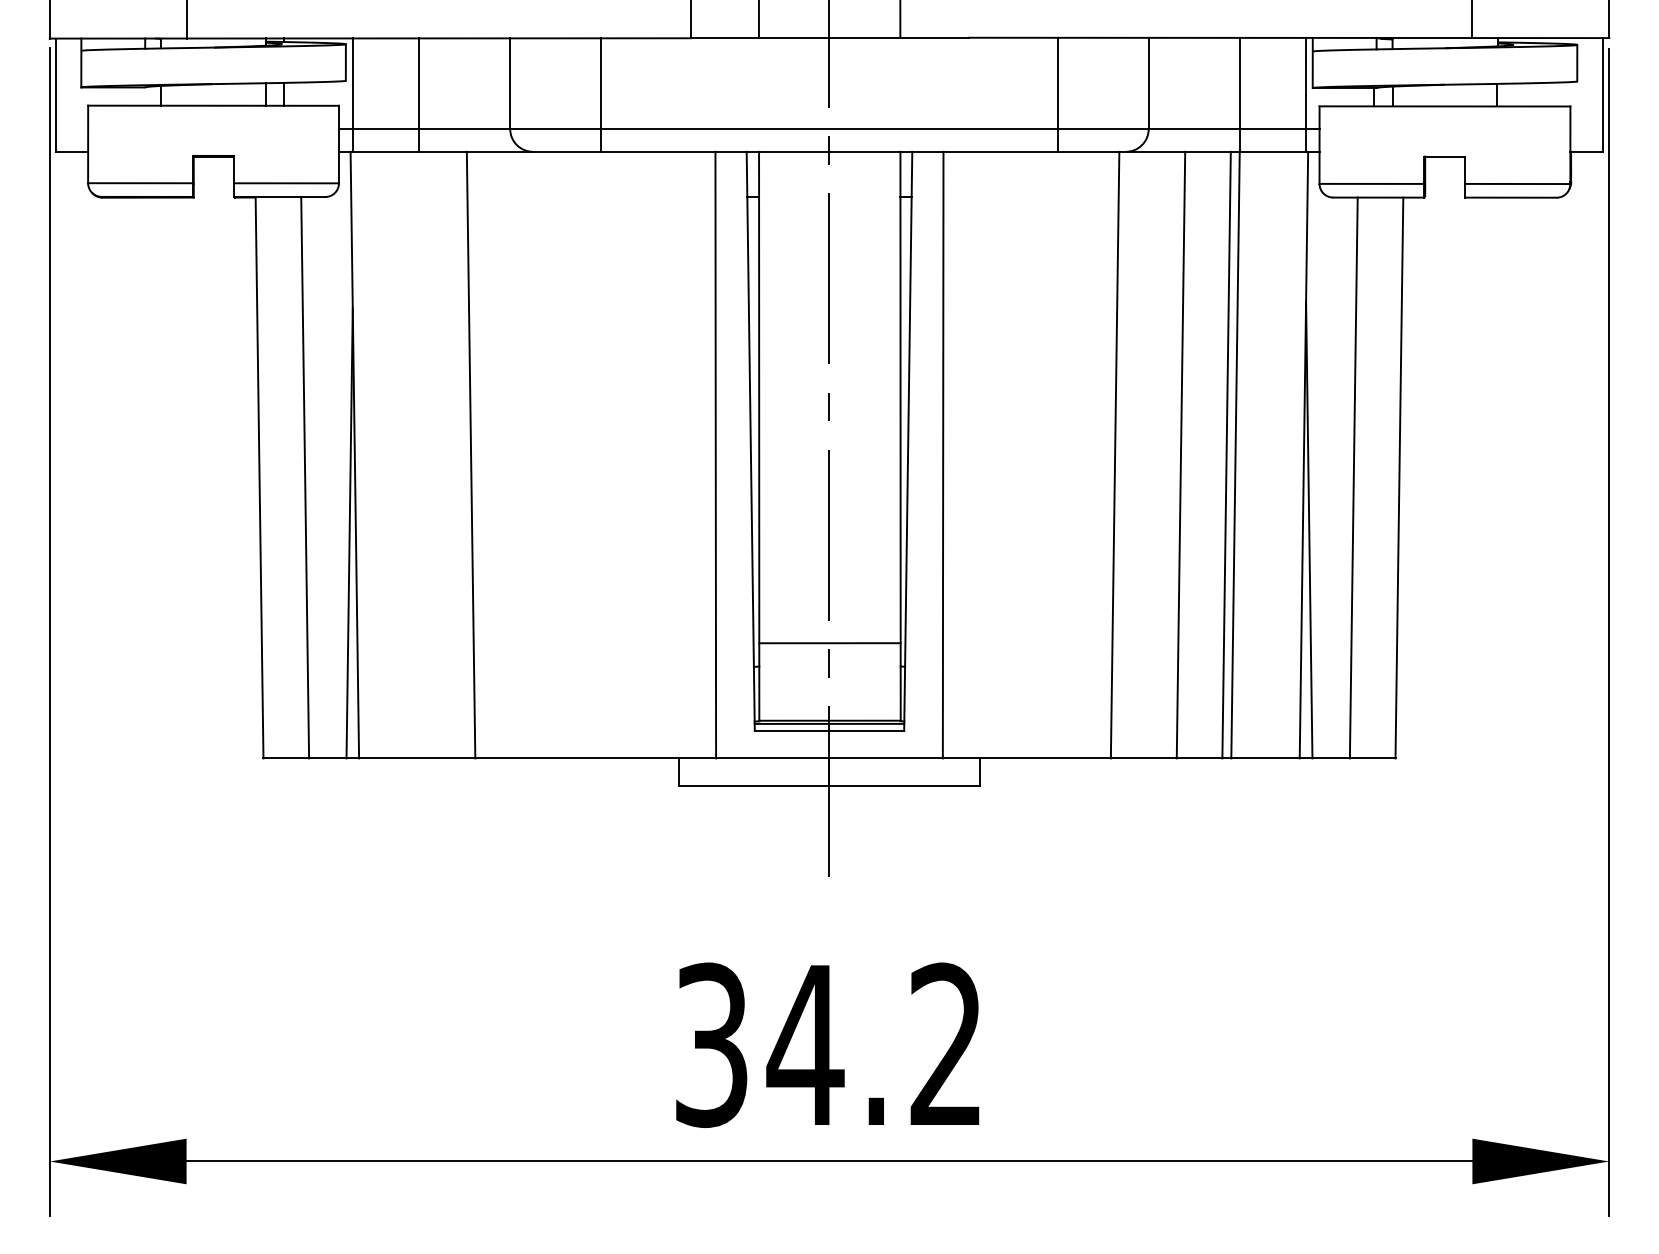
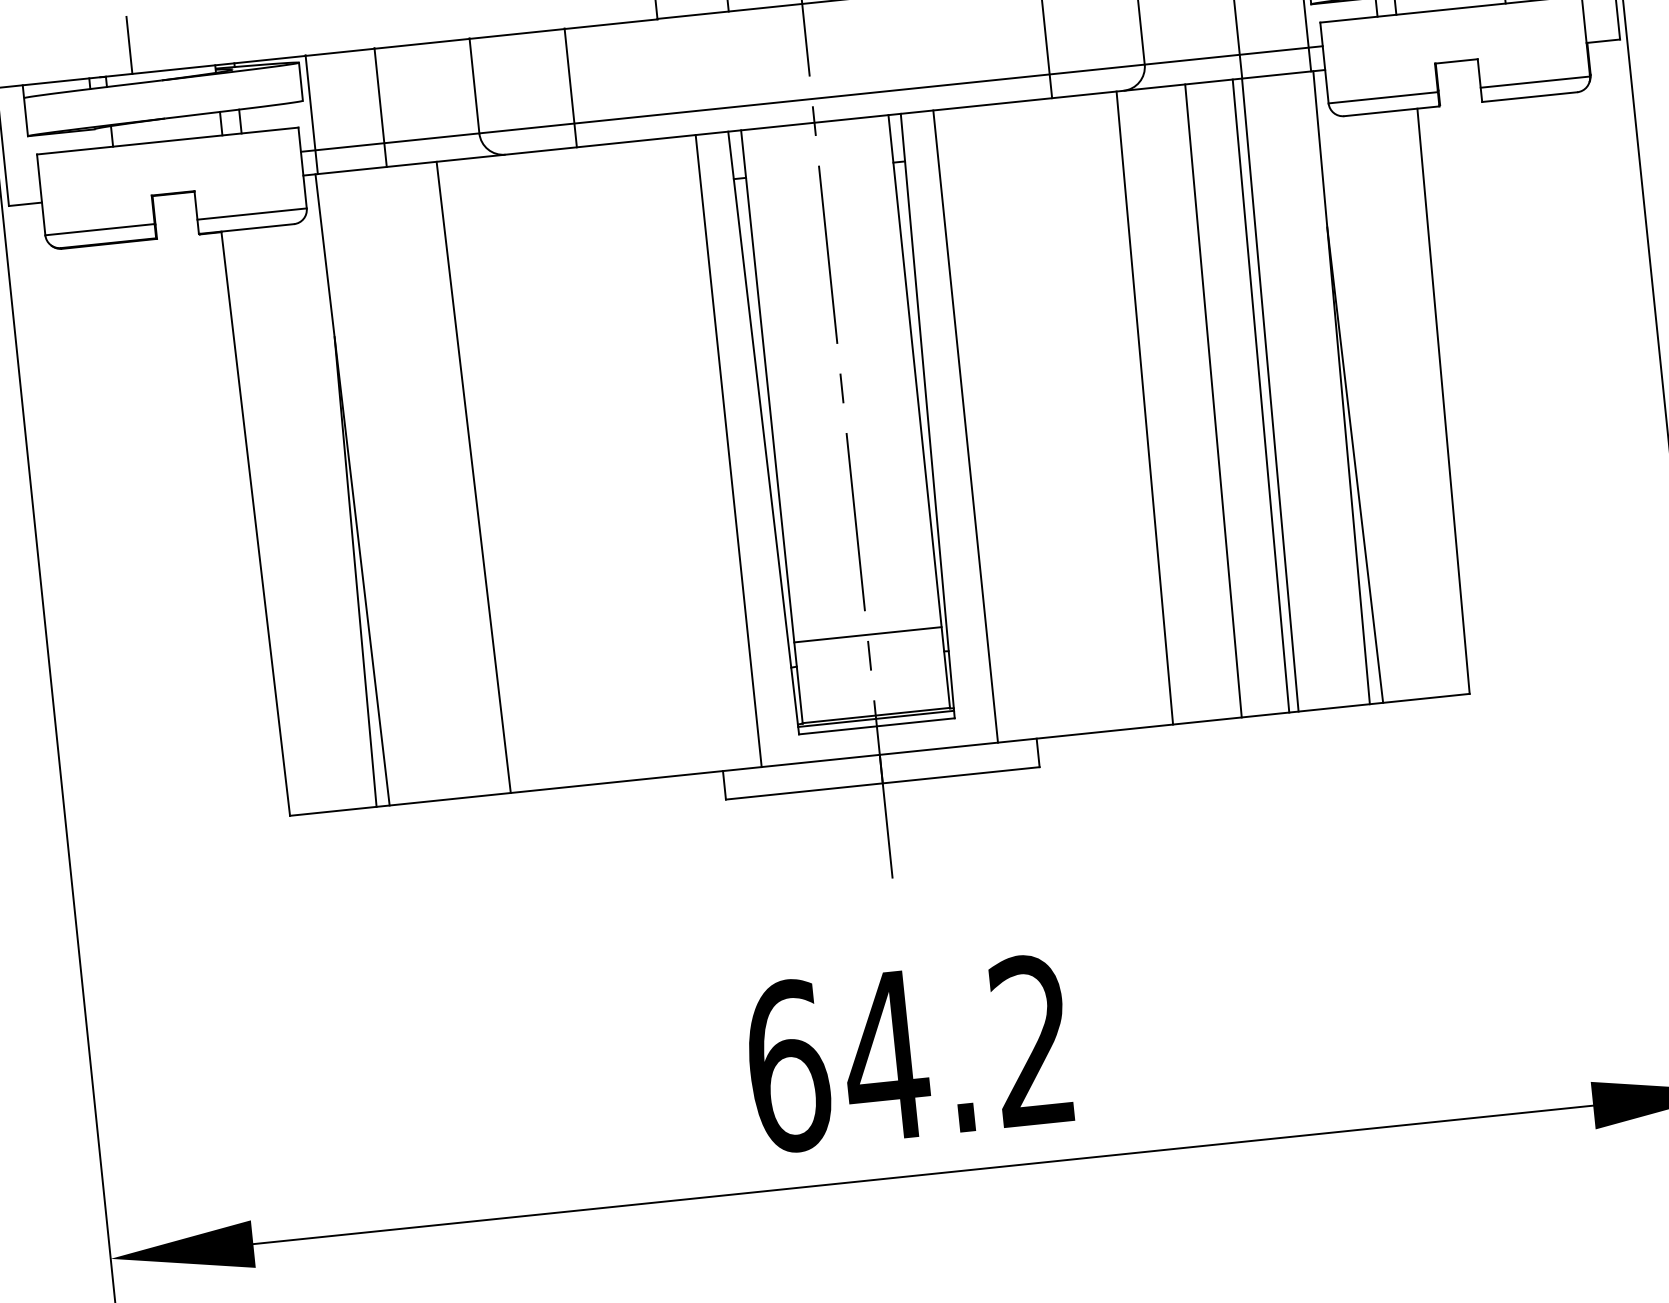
line: (305, 477) -> (303, 518), removed
line: (1353, 477) -> (1395, 405), removed
text: (712, 1045) -> (788, 1066), 34.2 -> 64.2

